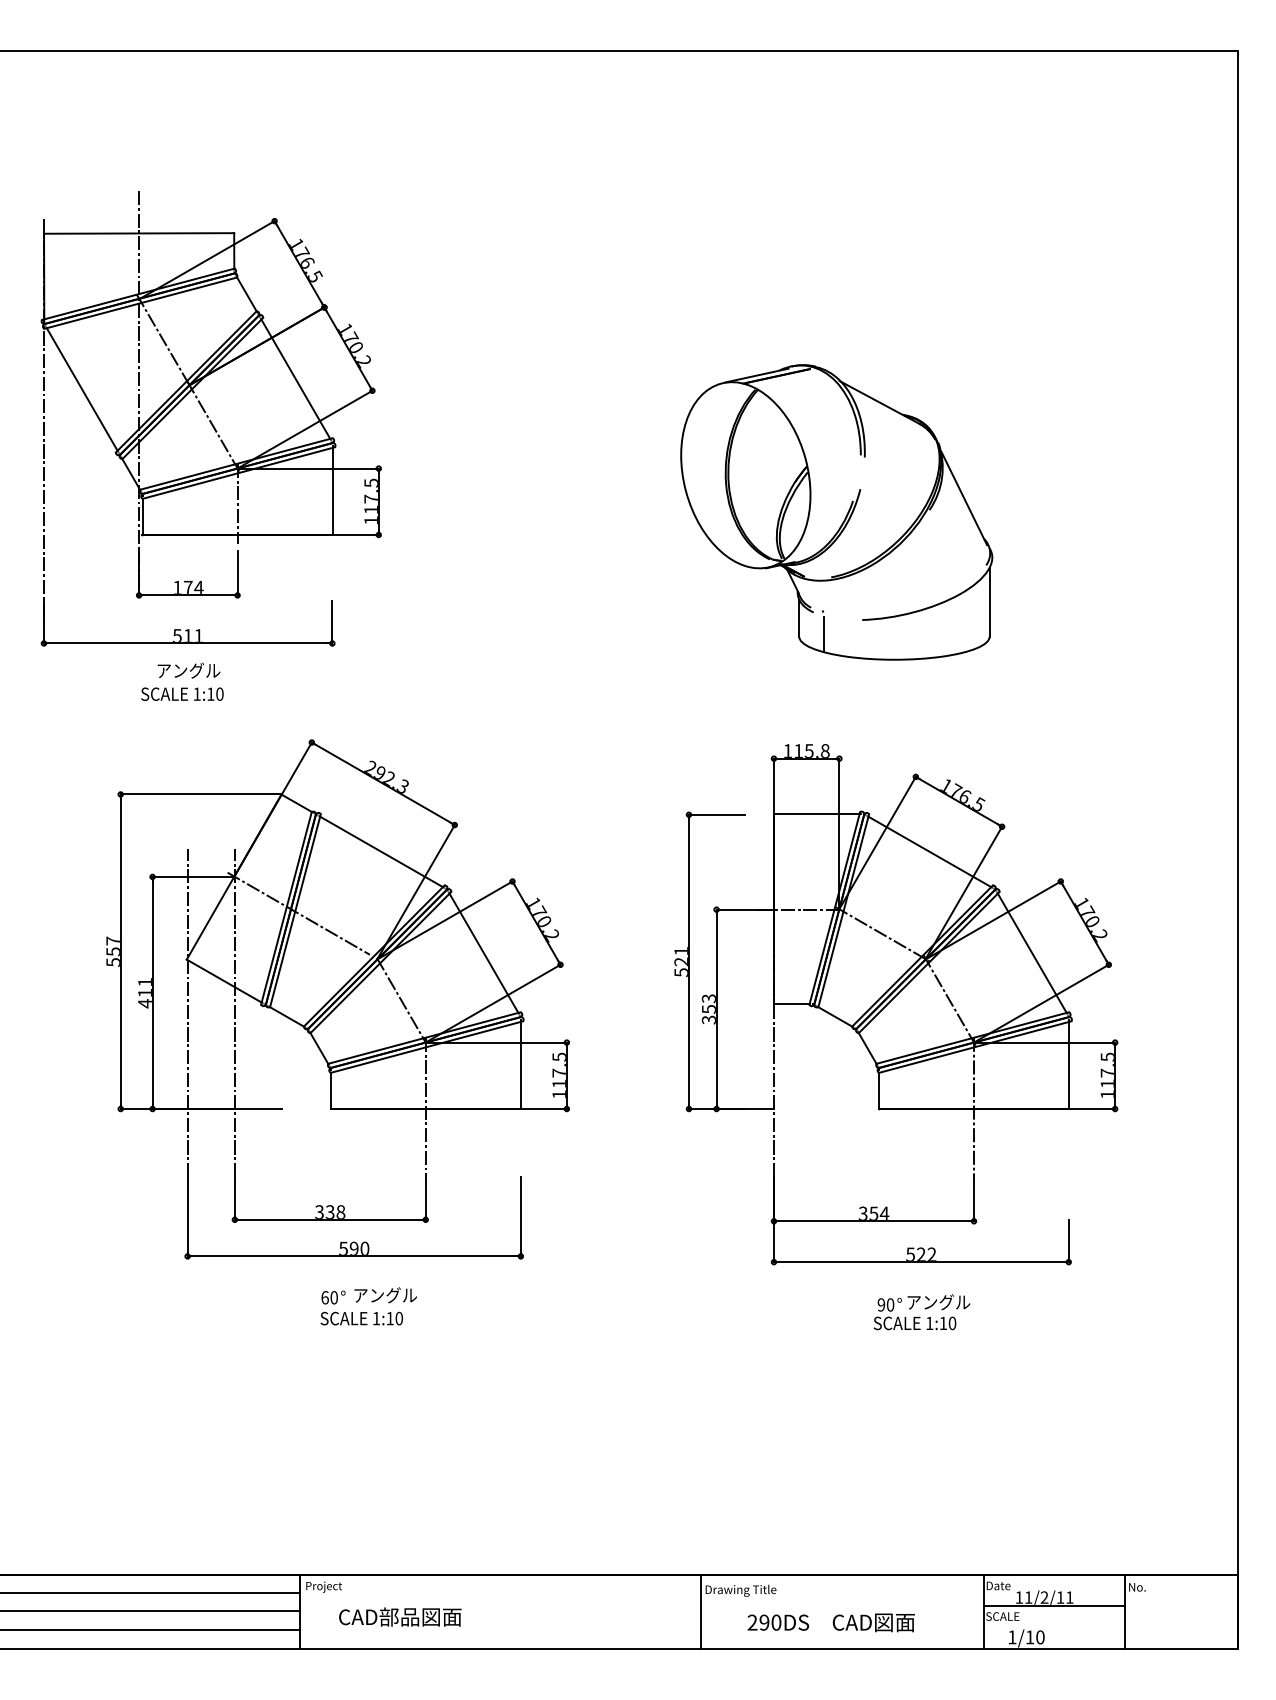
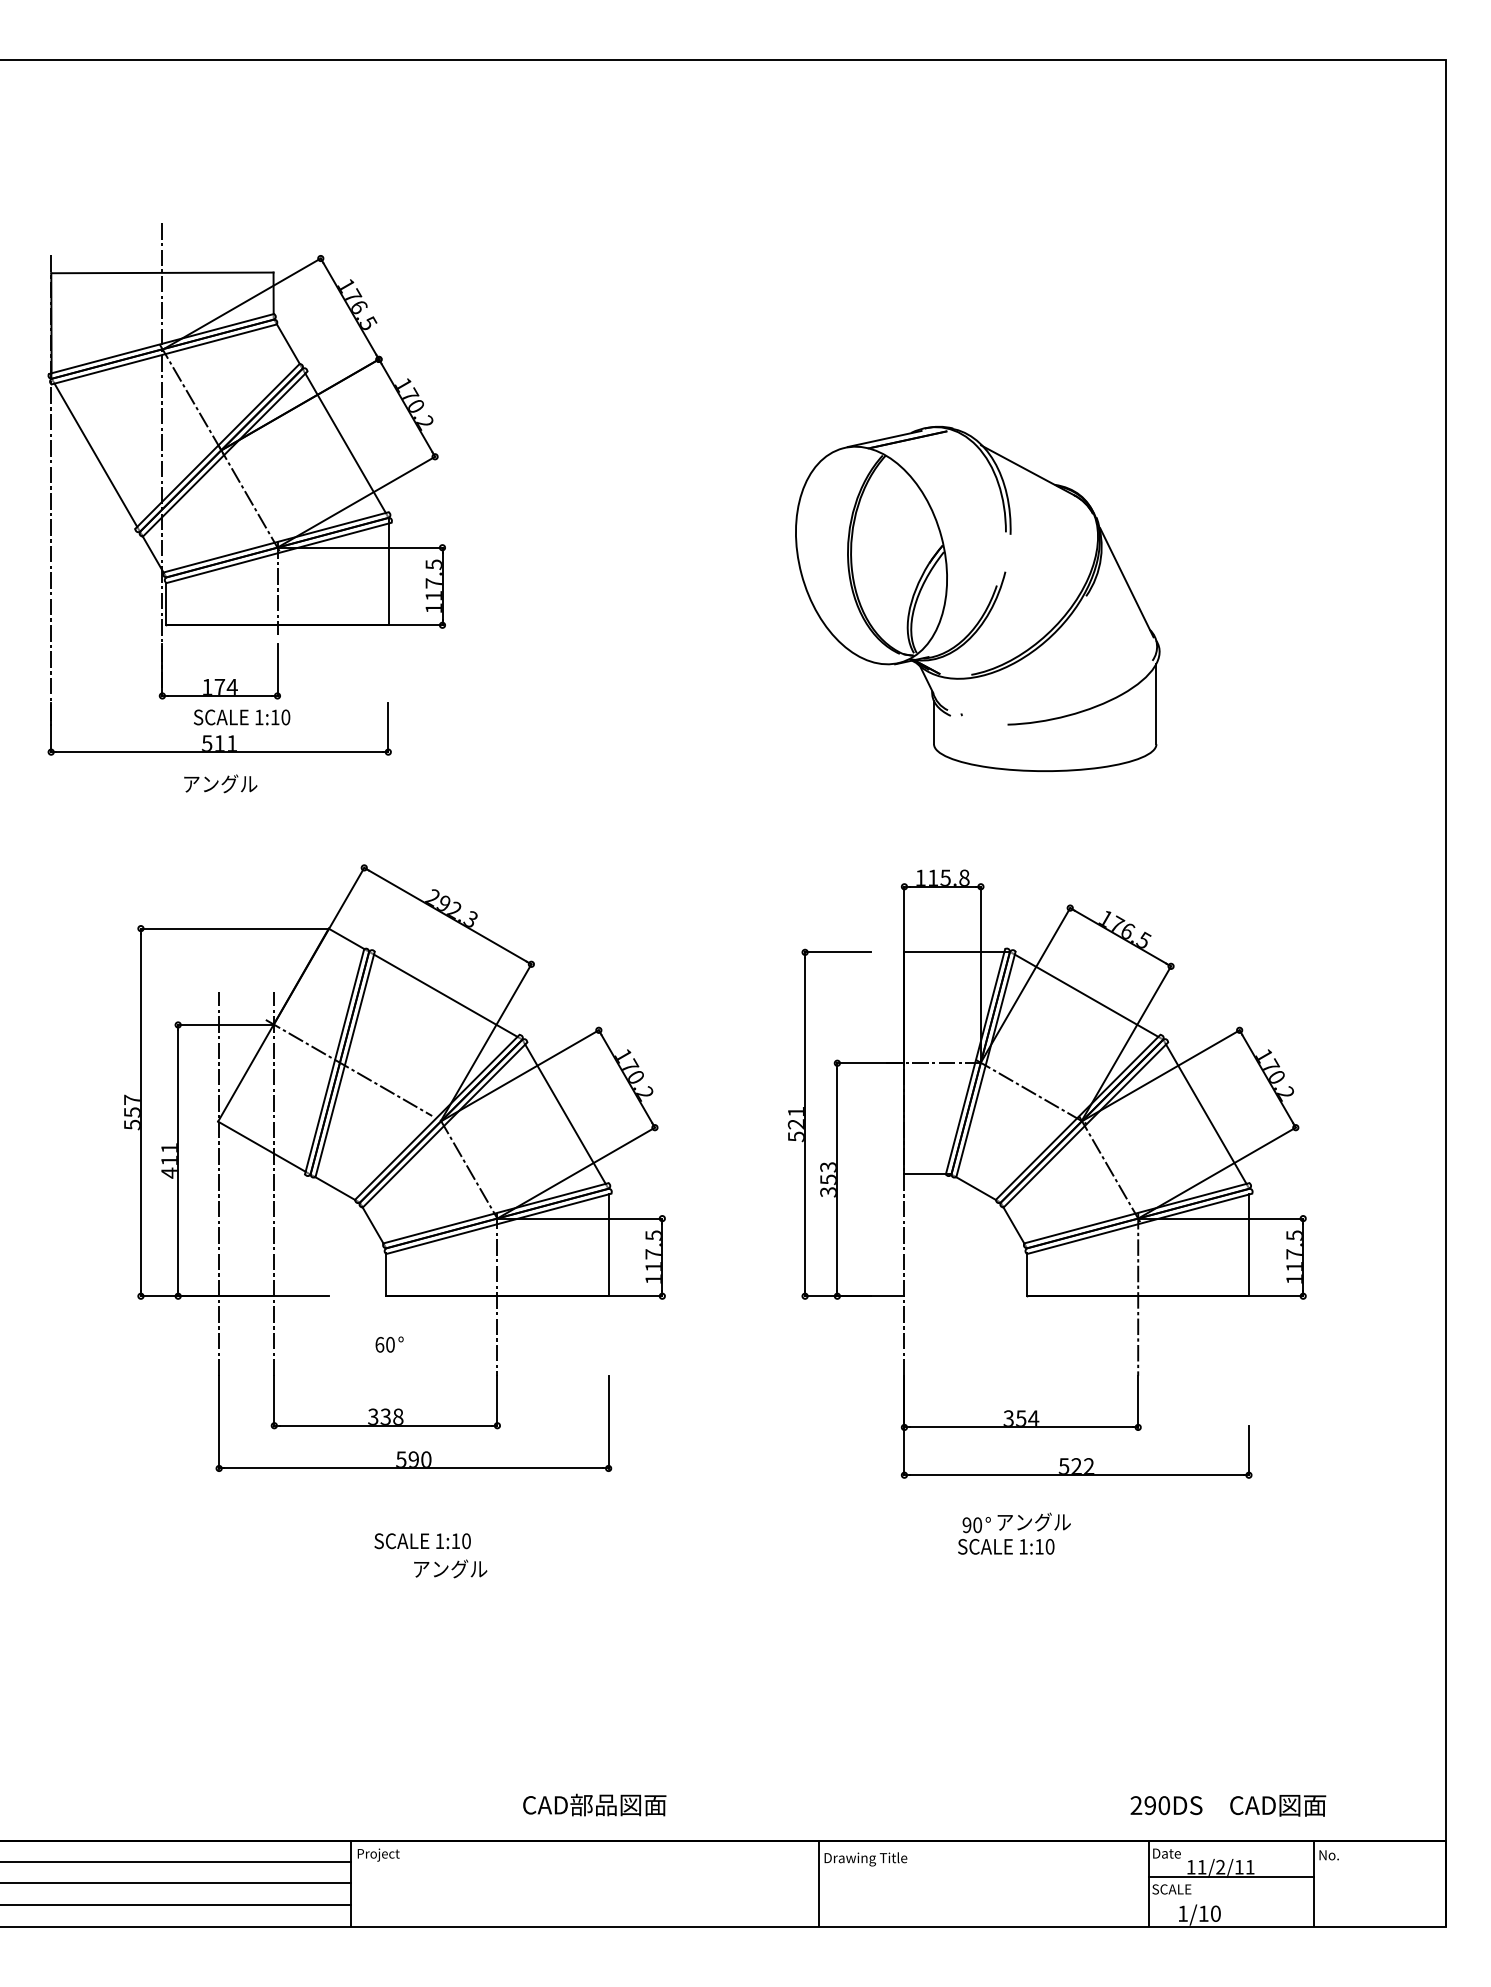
line: (823, 634) -> (962, 741), removed
text: (182, 694) -> (242, 717), moved
text: (385, 1294) -> (450, 1568), moved
text: (333, 1297) -> (389, 1344), moved
text: (922, 1312) -> (1014, 1533), moved
text: (400, 1616) -> (594, 1804), moved
text: (831, 1622) -> (1228, 1805), moved

